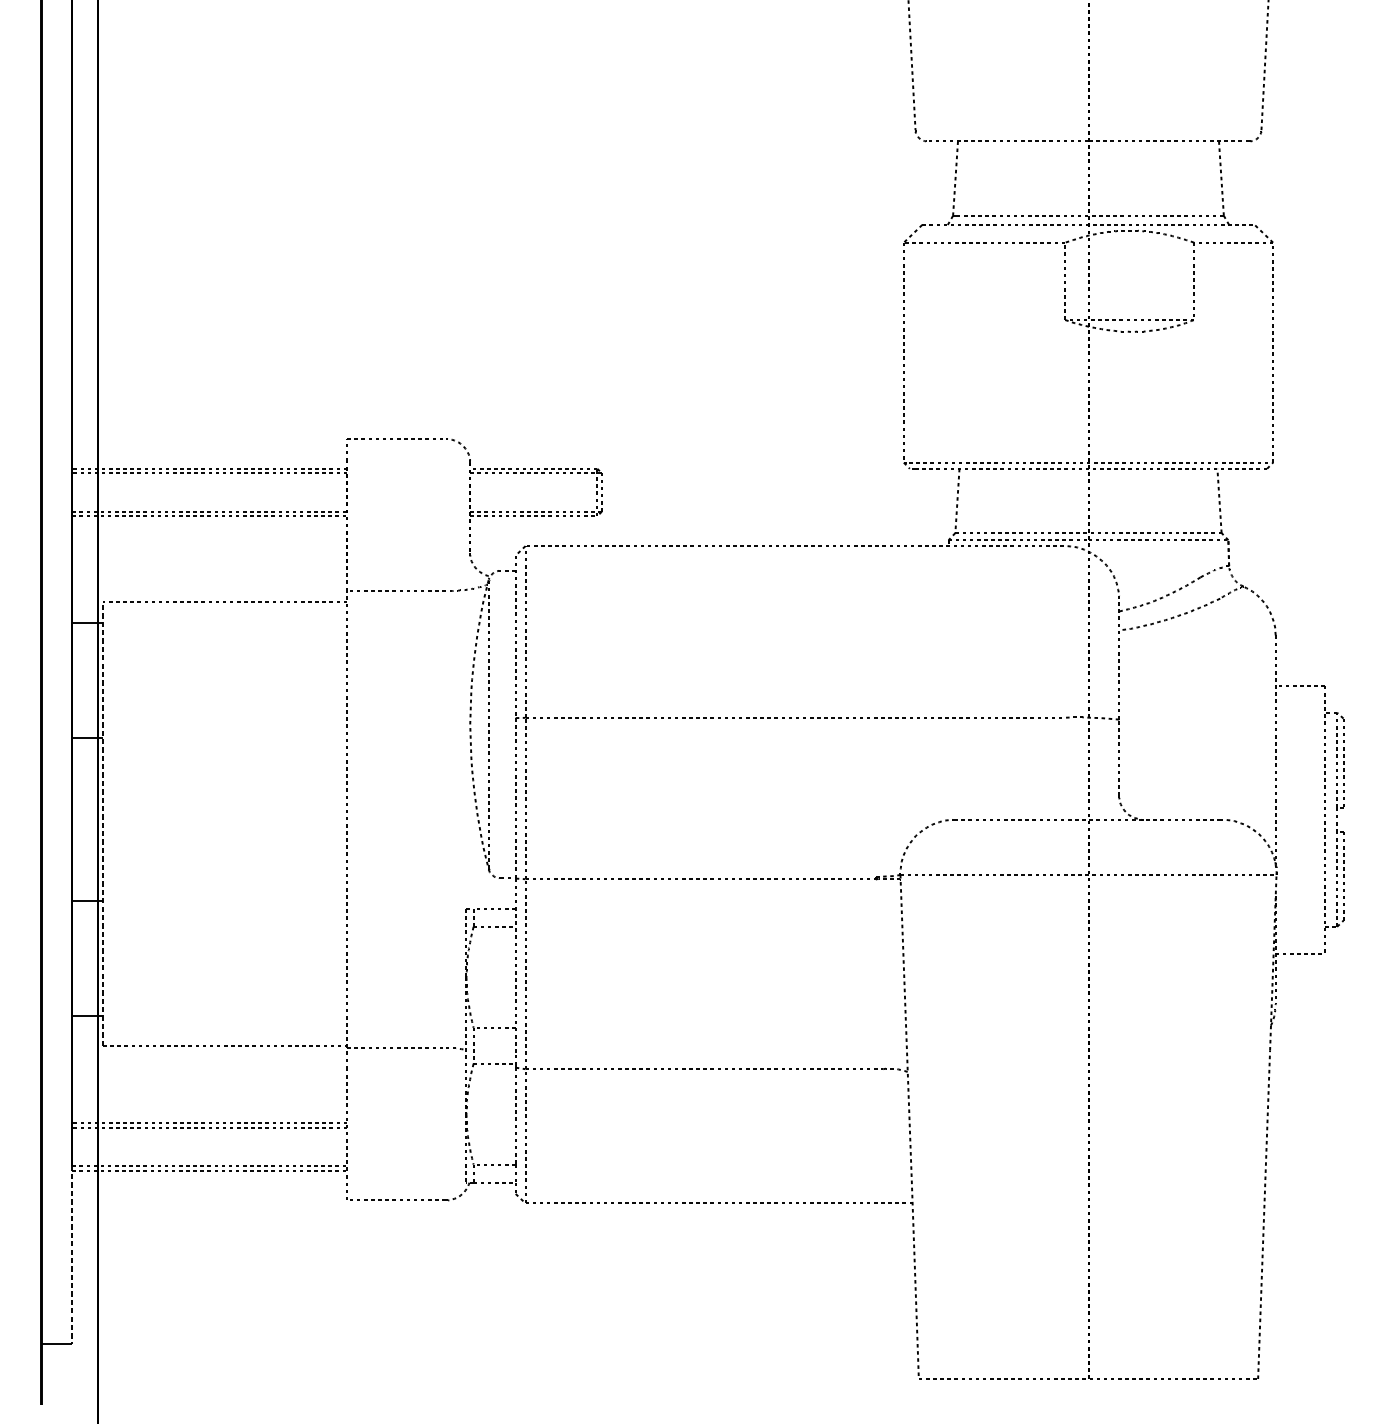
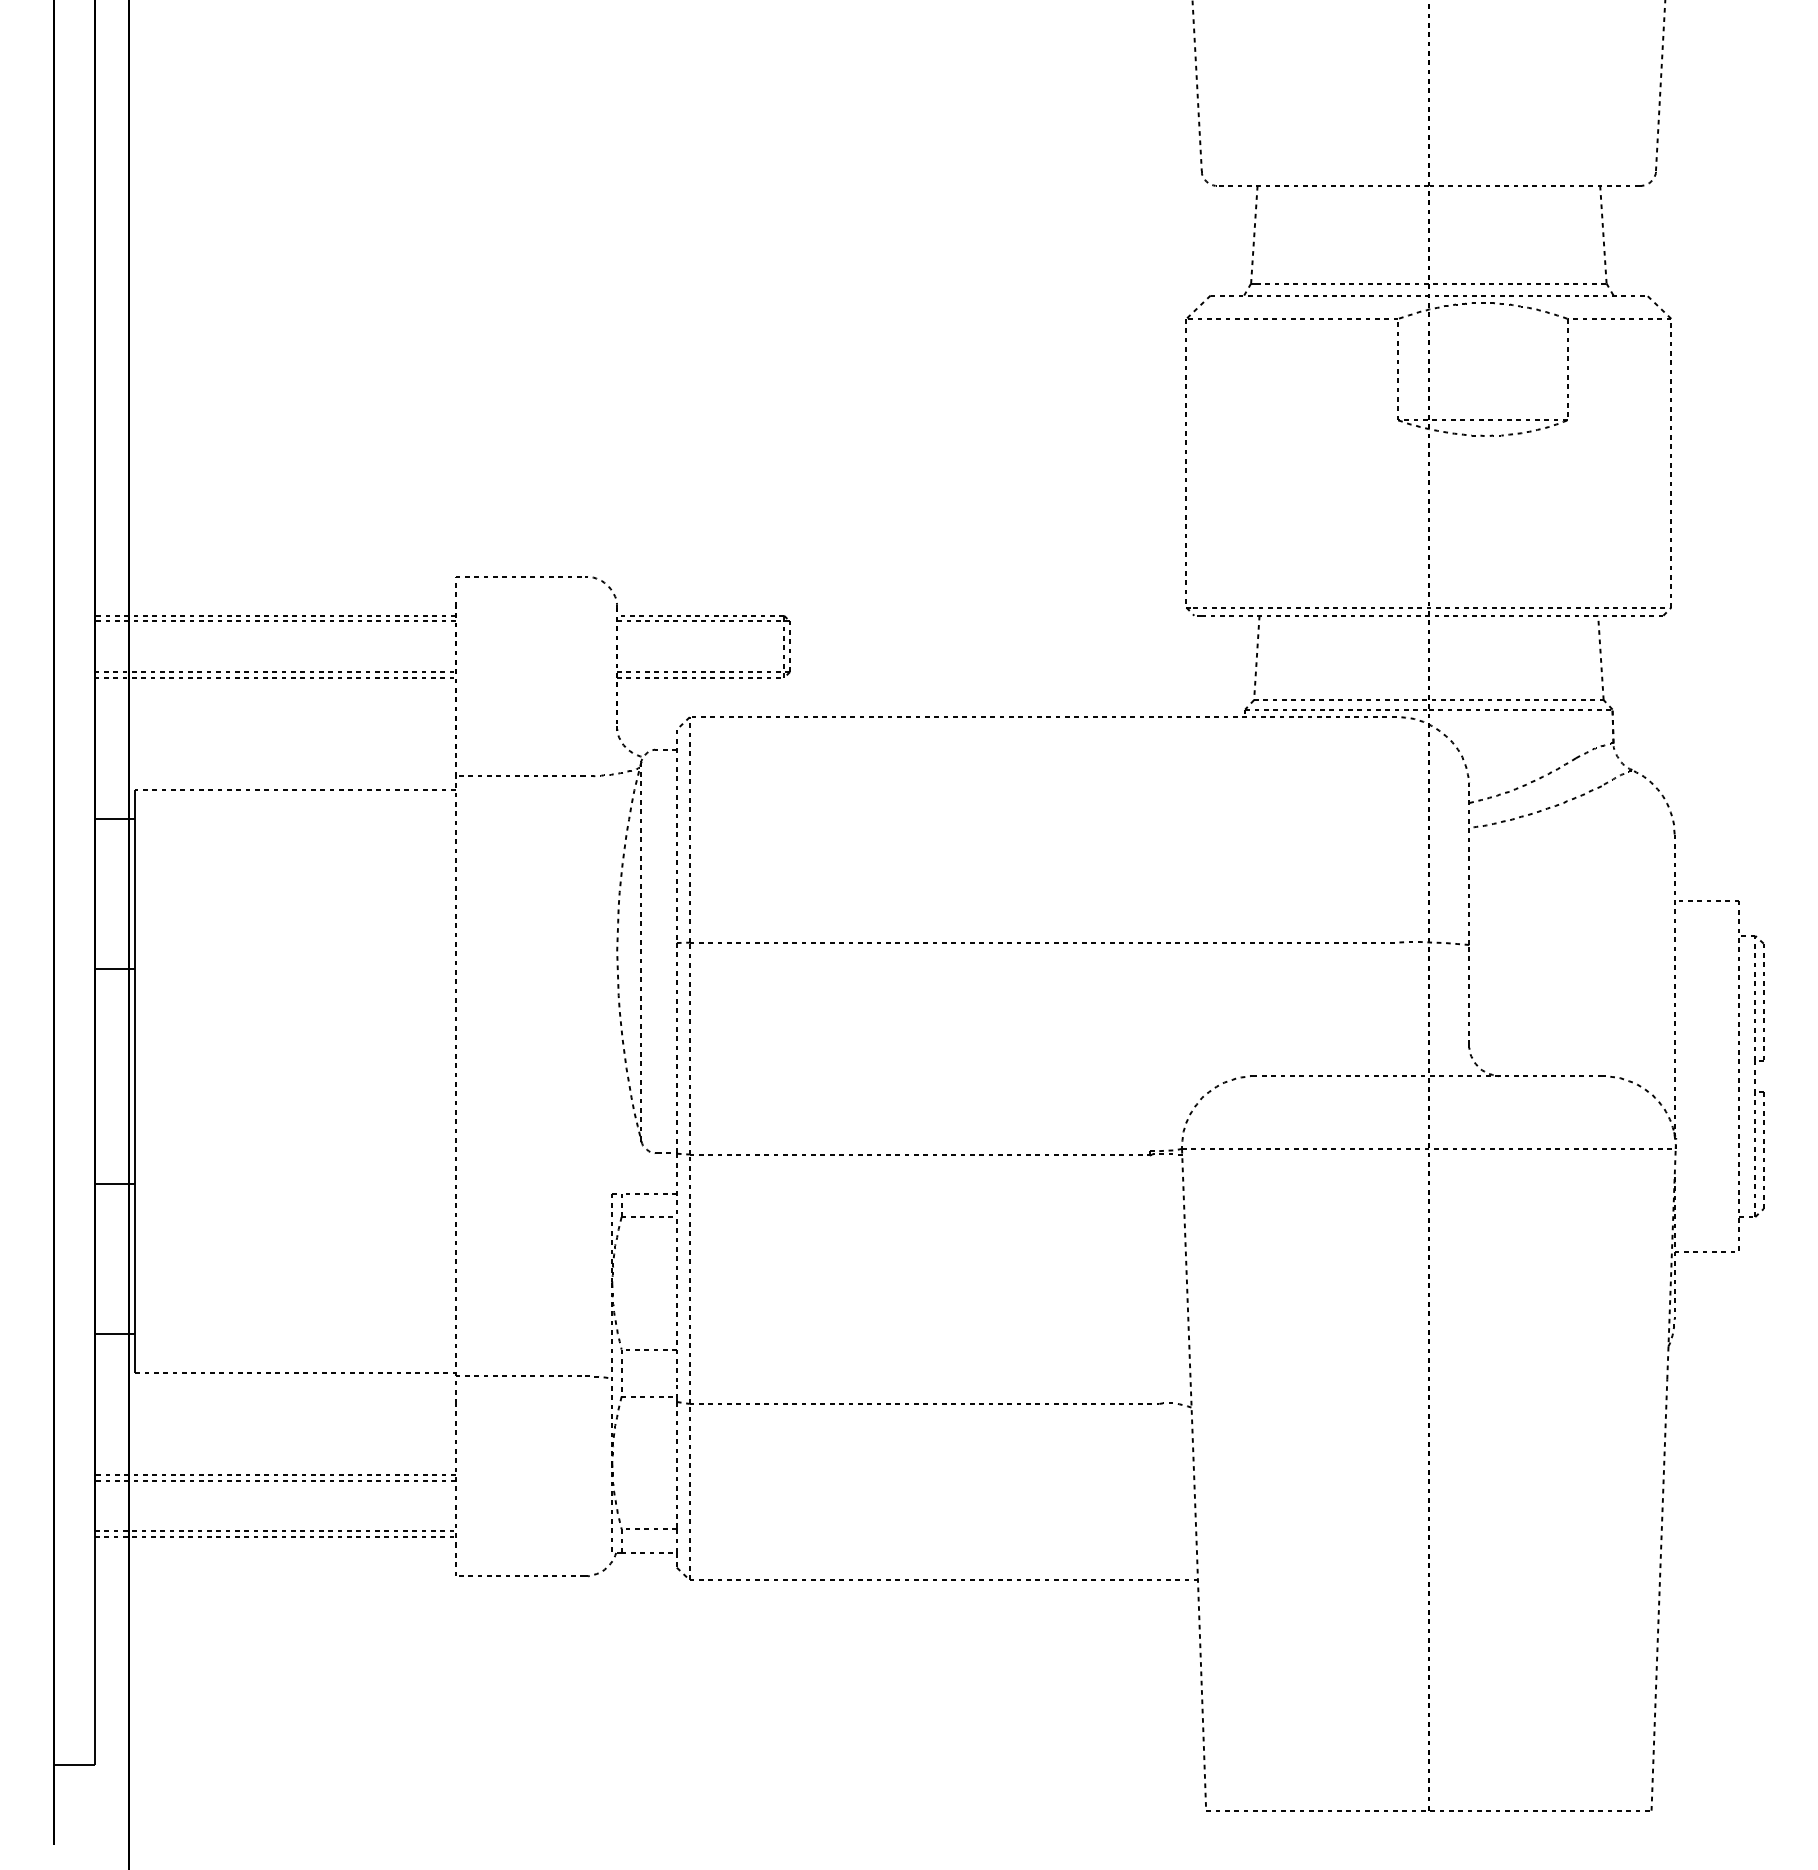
line: (103, 823) -> (135, 1081), dashed -> solid
line: (72, 1254) -> (94, 1647), dashed -> solid

